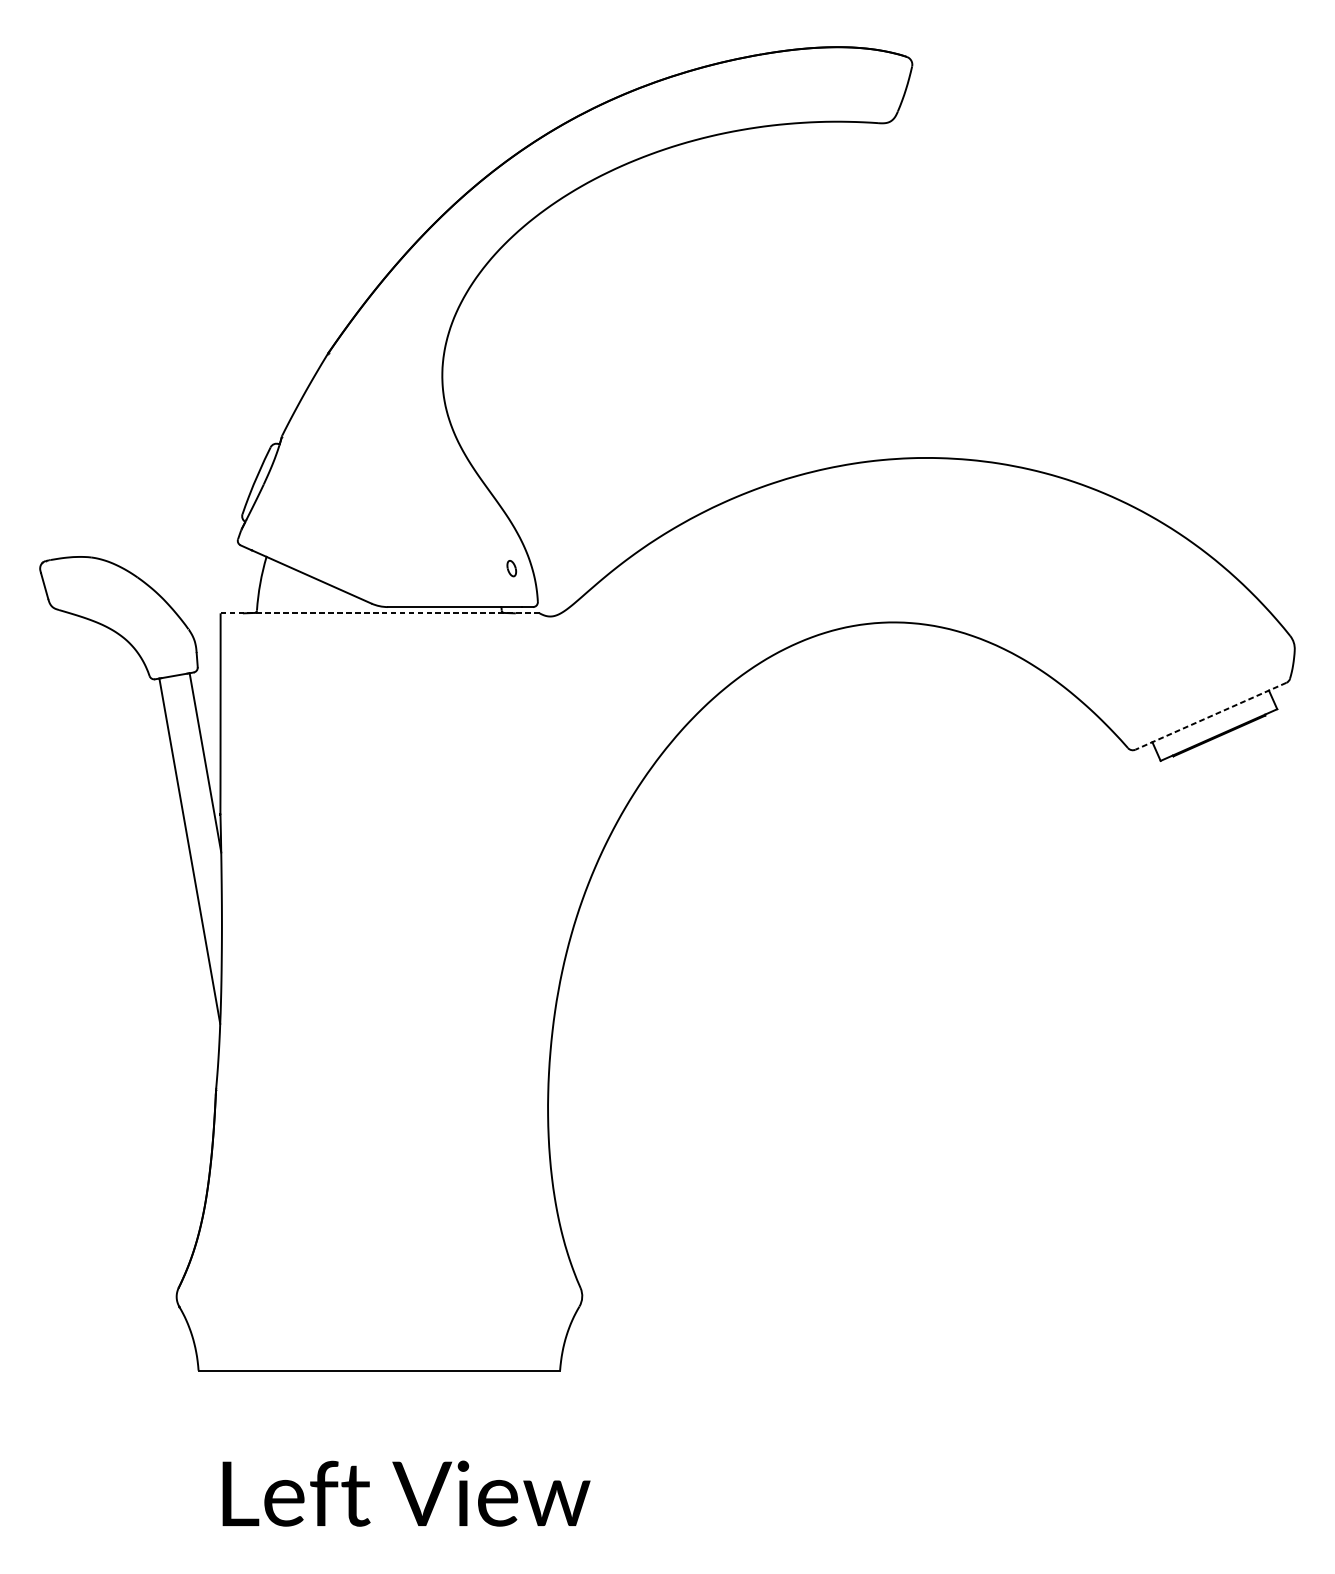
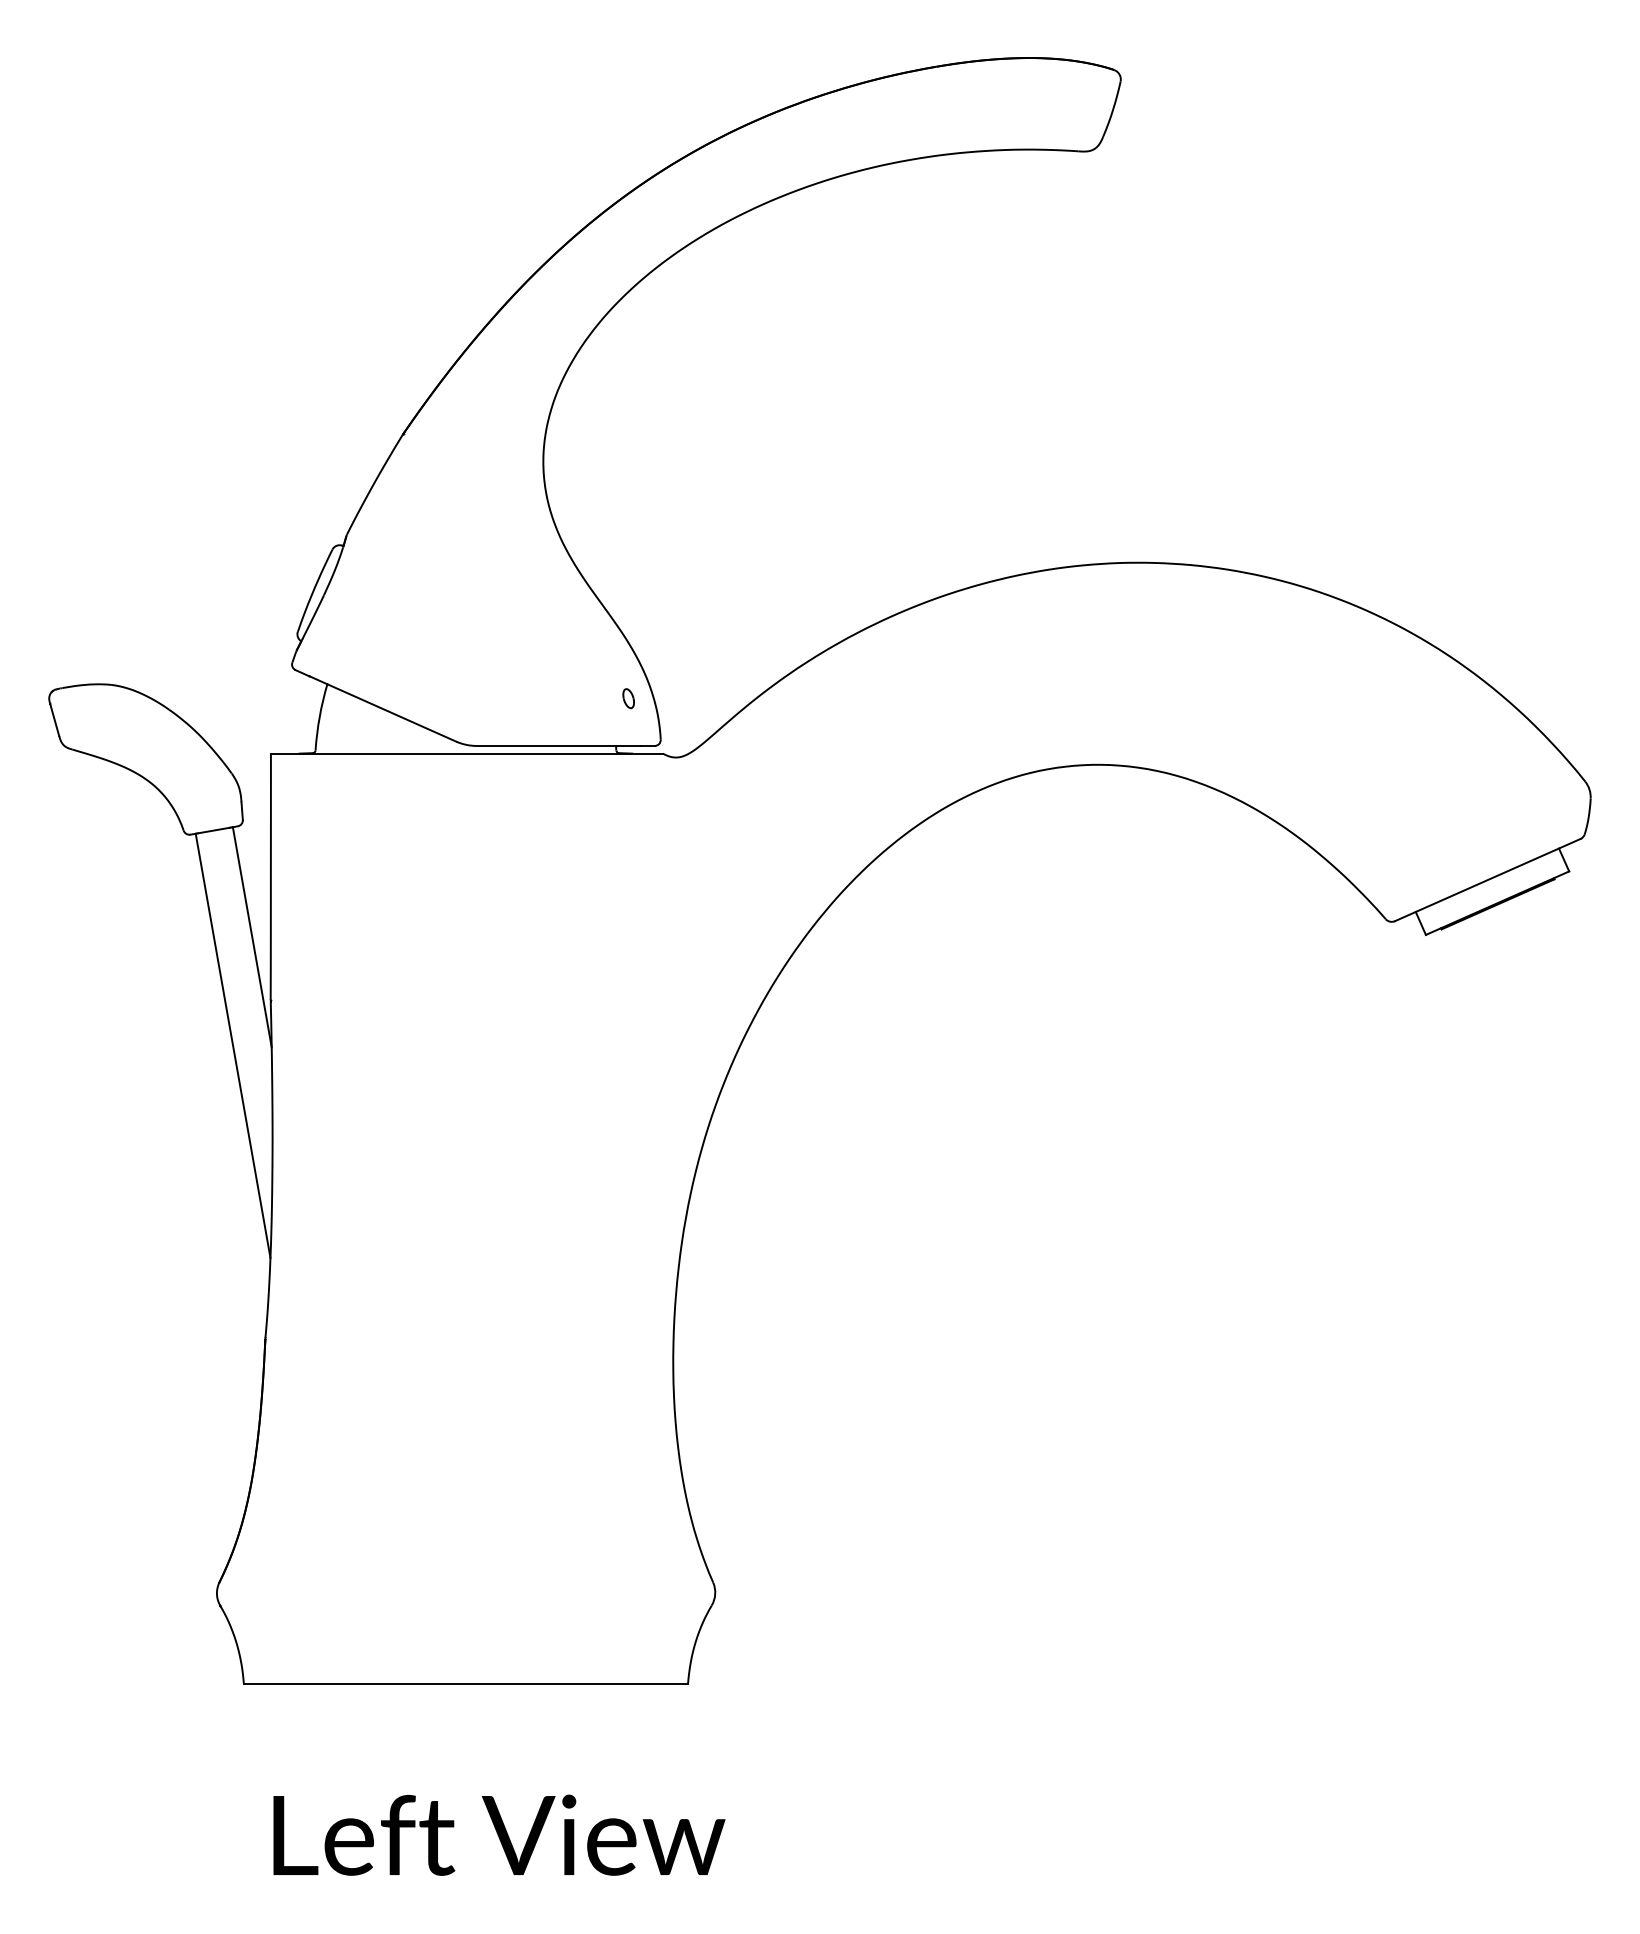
line: (379, 613) -> (466, 753), dashed -> solid
line: (1210, 716) -> (1487, 880), dashed -> solid

